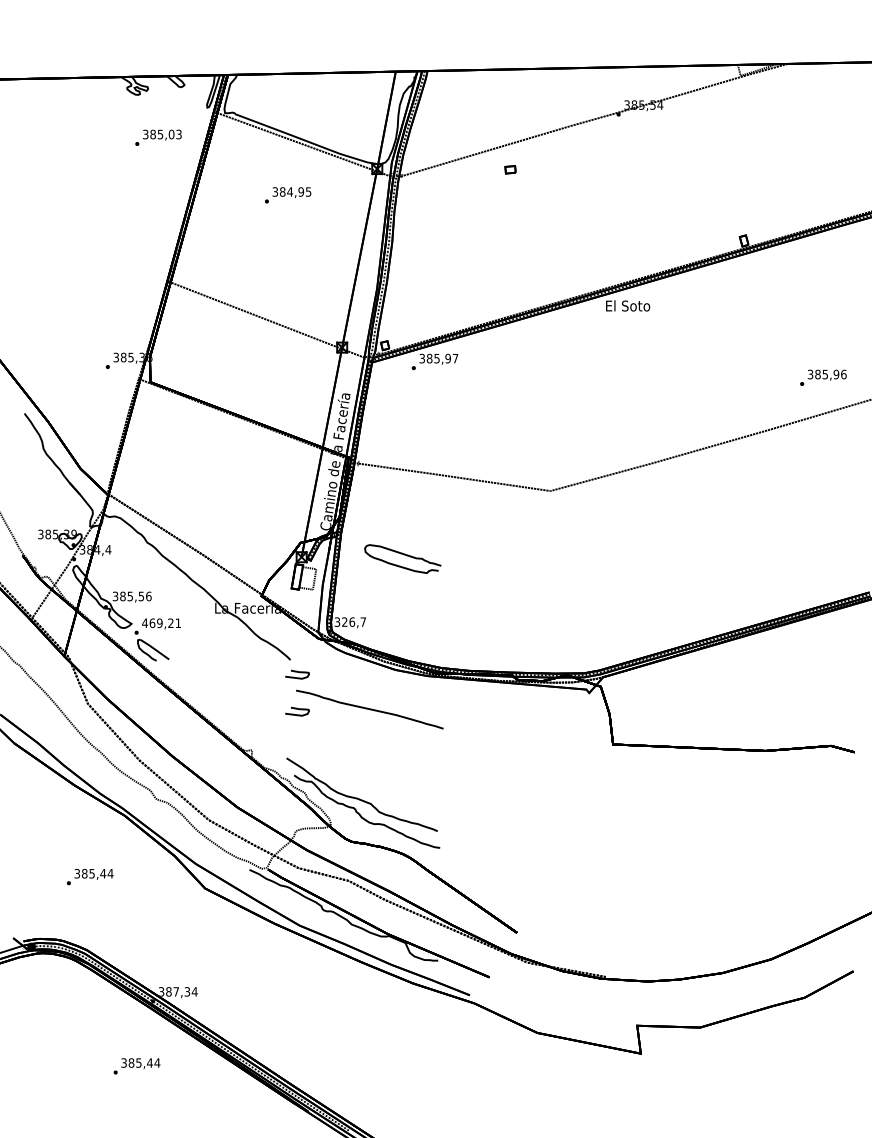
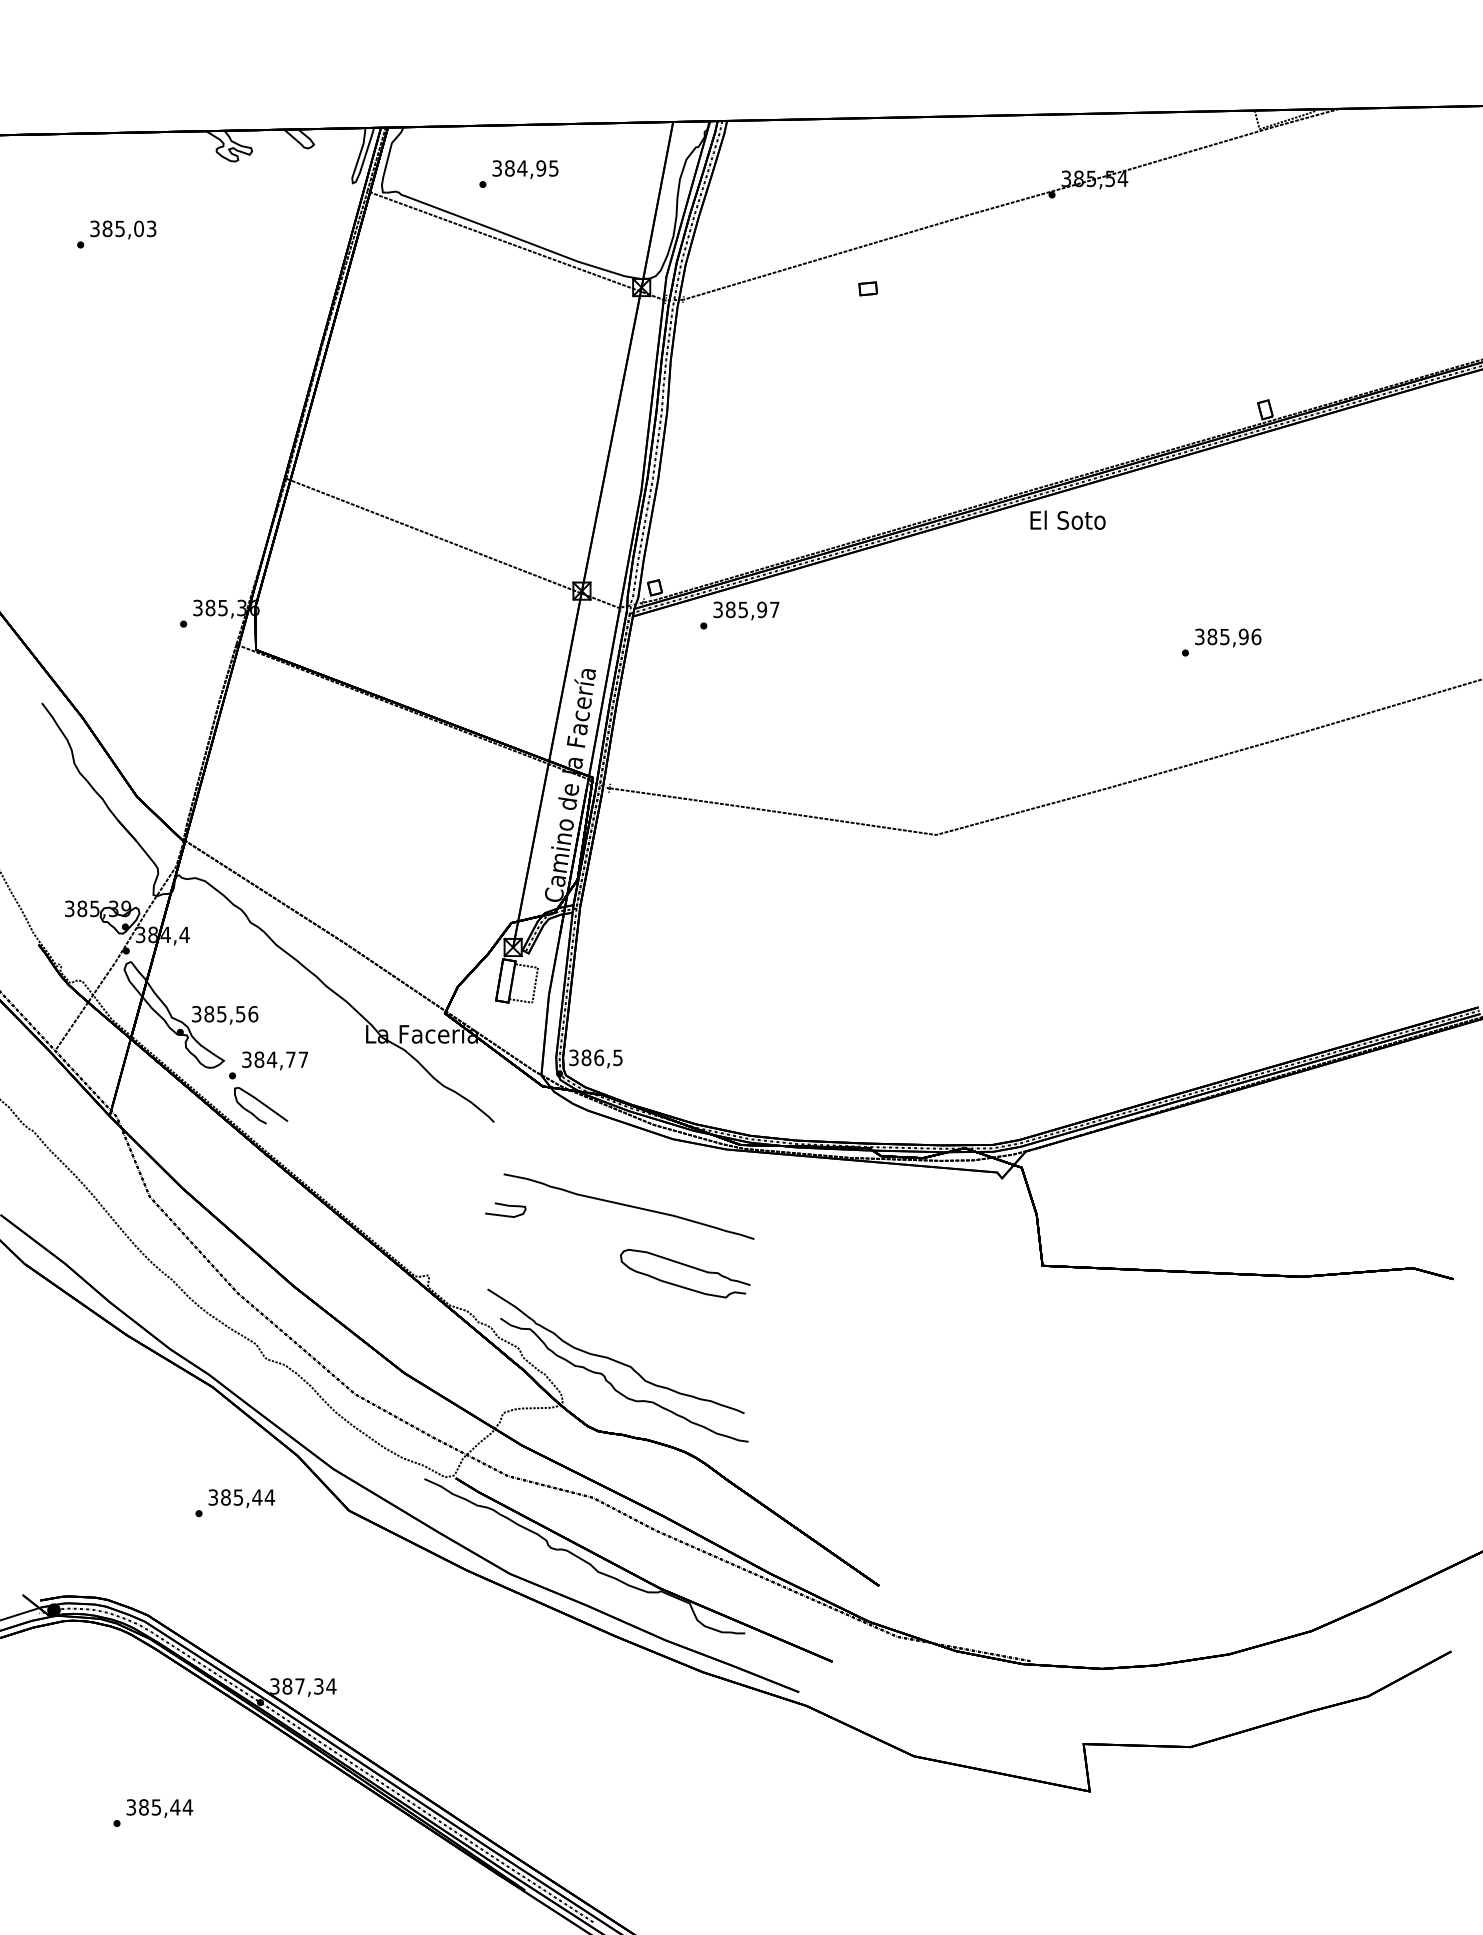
text: (158, 137) -> (116, 233), moved
text: (288, 195) -> (519, 174), moved
text: (823, 377) -> (1221, 641), moved
curve: (403, 555) -> (686, 1267), moved
text: (353, 621) -> (601, 1056), 326,7 -> 386,5
text: (161, 623) -> (274, 1060), 469,21 -> 384,77
curve: (297, 672) -> (506, 1143), removed
text: (90, 877) -> (235, 1503), moved
text: (136, 1066) -> (152, 1813), moved

